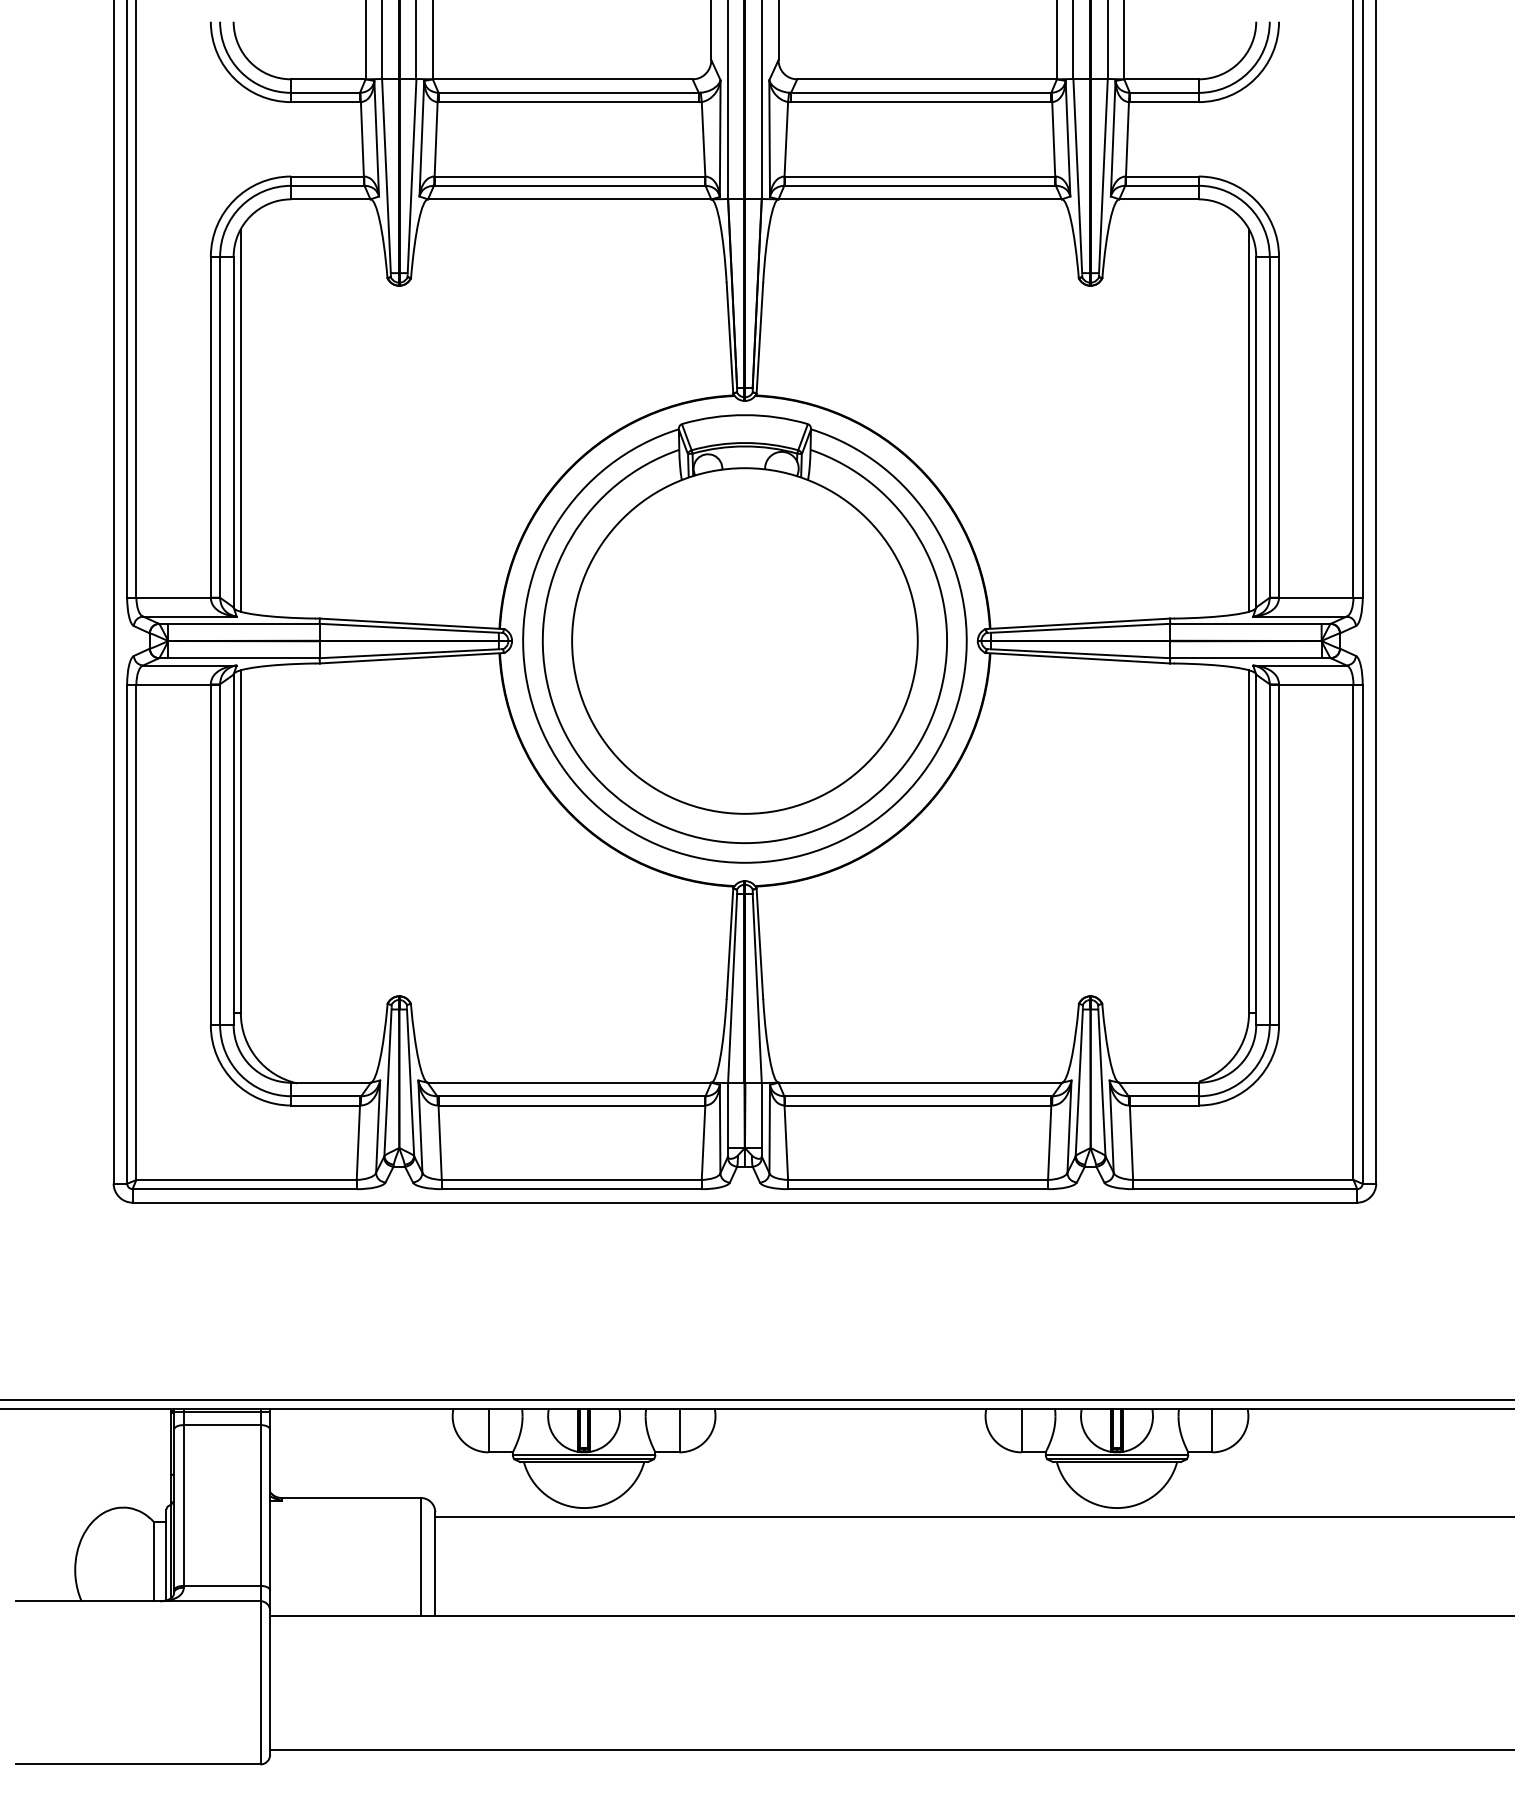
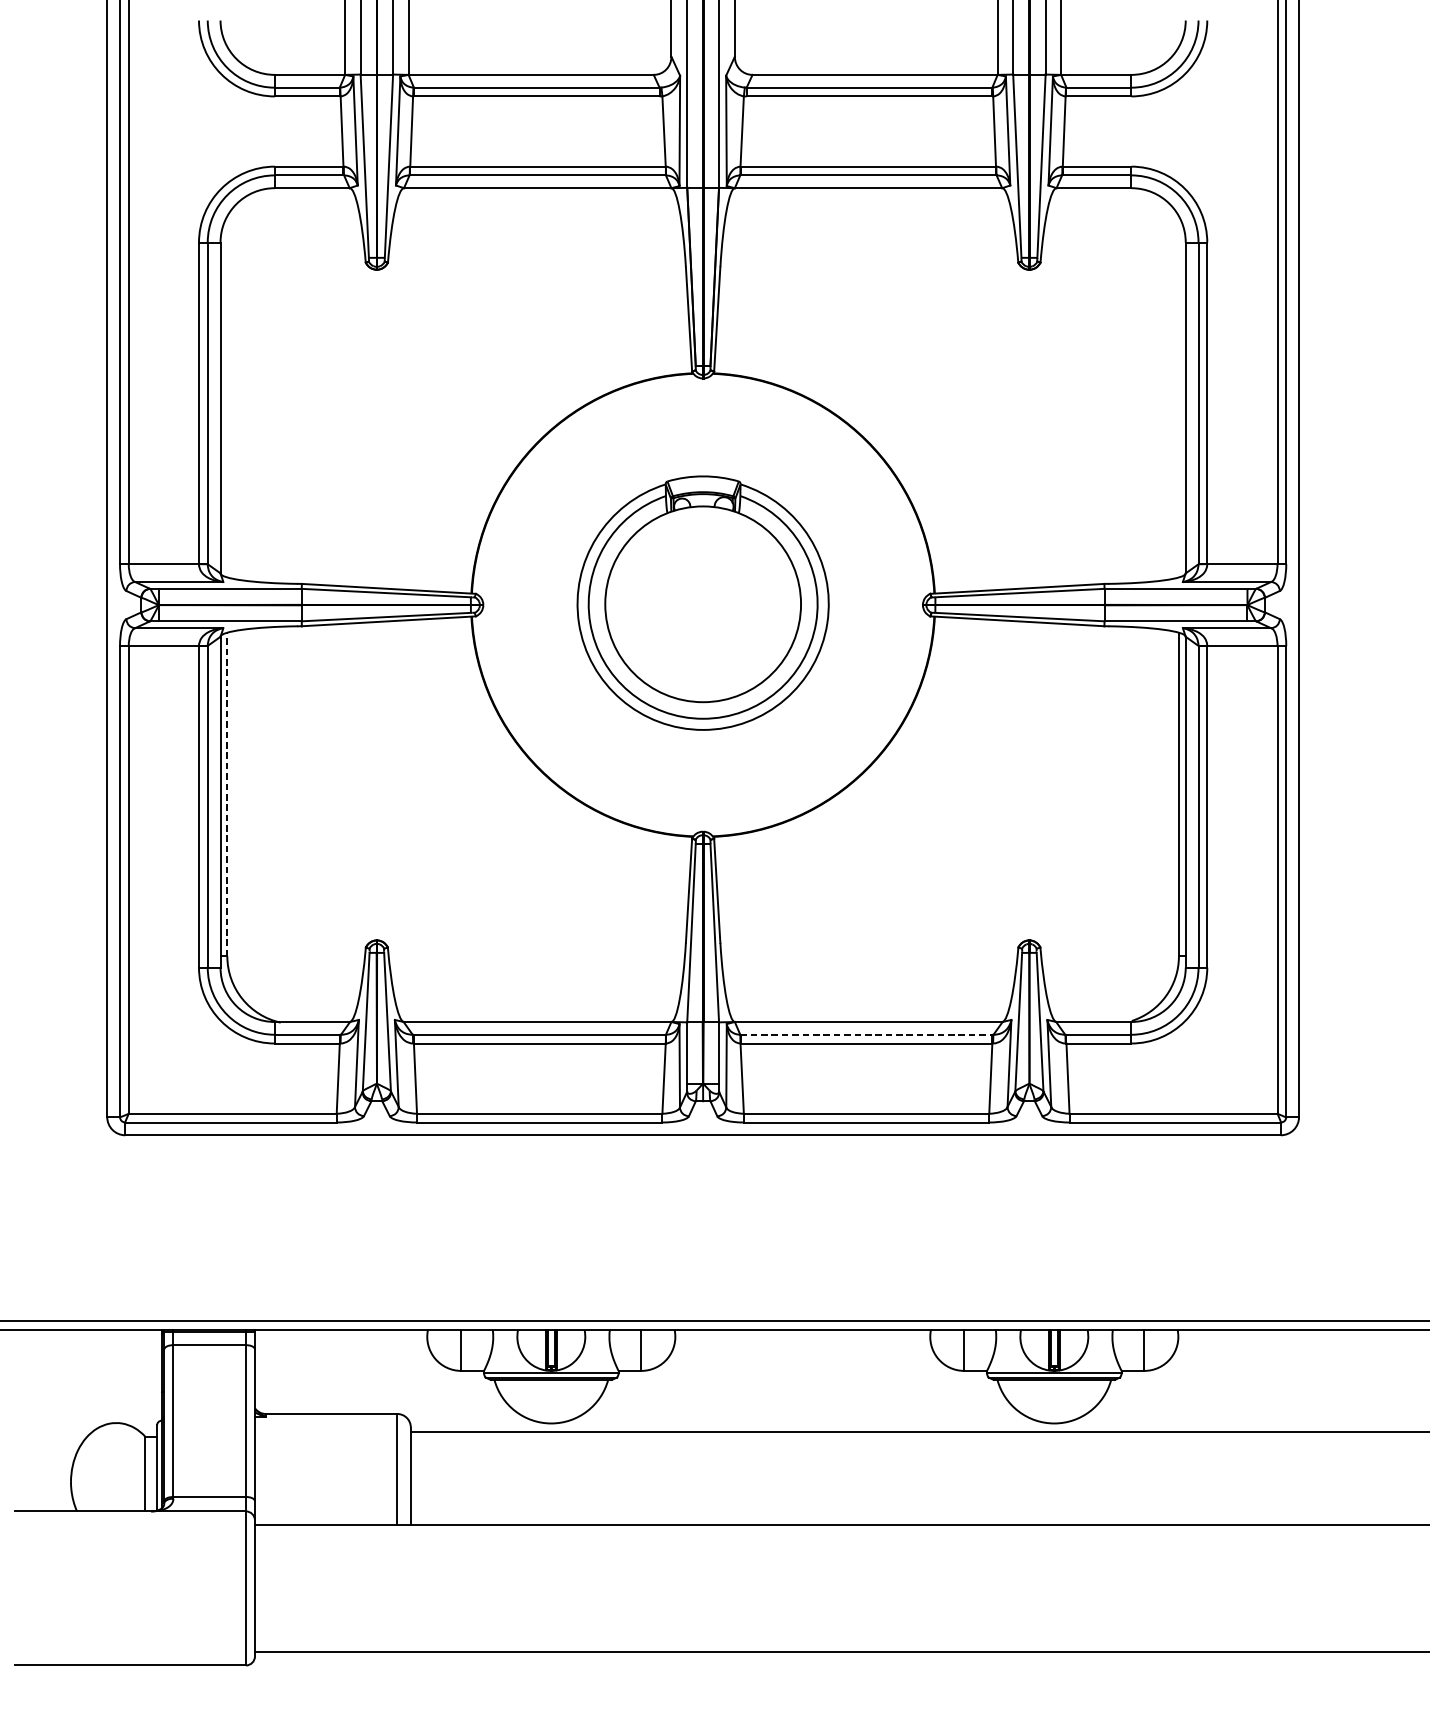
line: (240, 420) -> (227, 396), removed
line: (1249, 420) -> (1179, 396), removed
part: (744, 638) -> (702, 602), size x0.6
line: (240, 841) -> (227, 794), solid -> dashed
line: (917, 1096) -> (866, 1035), solid -> dashed

